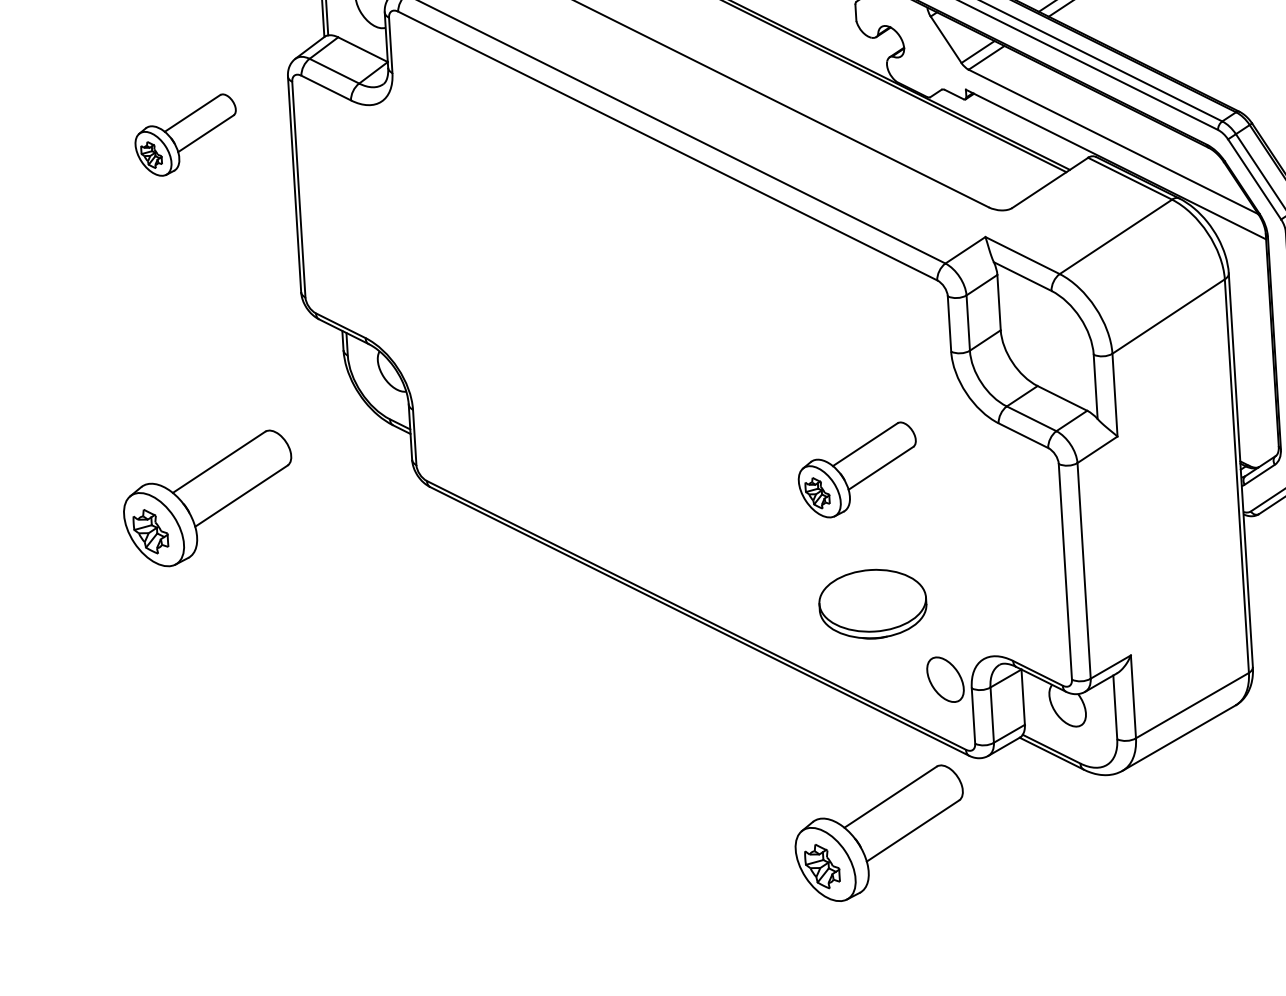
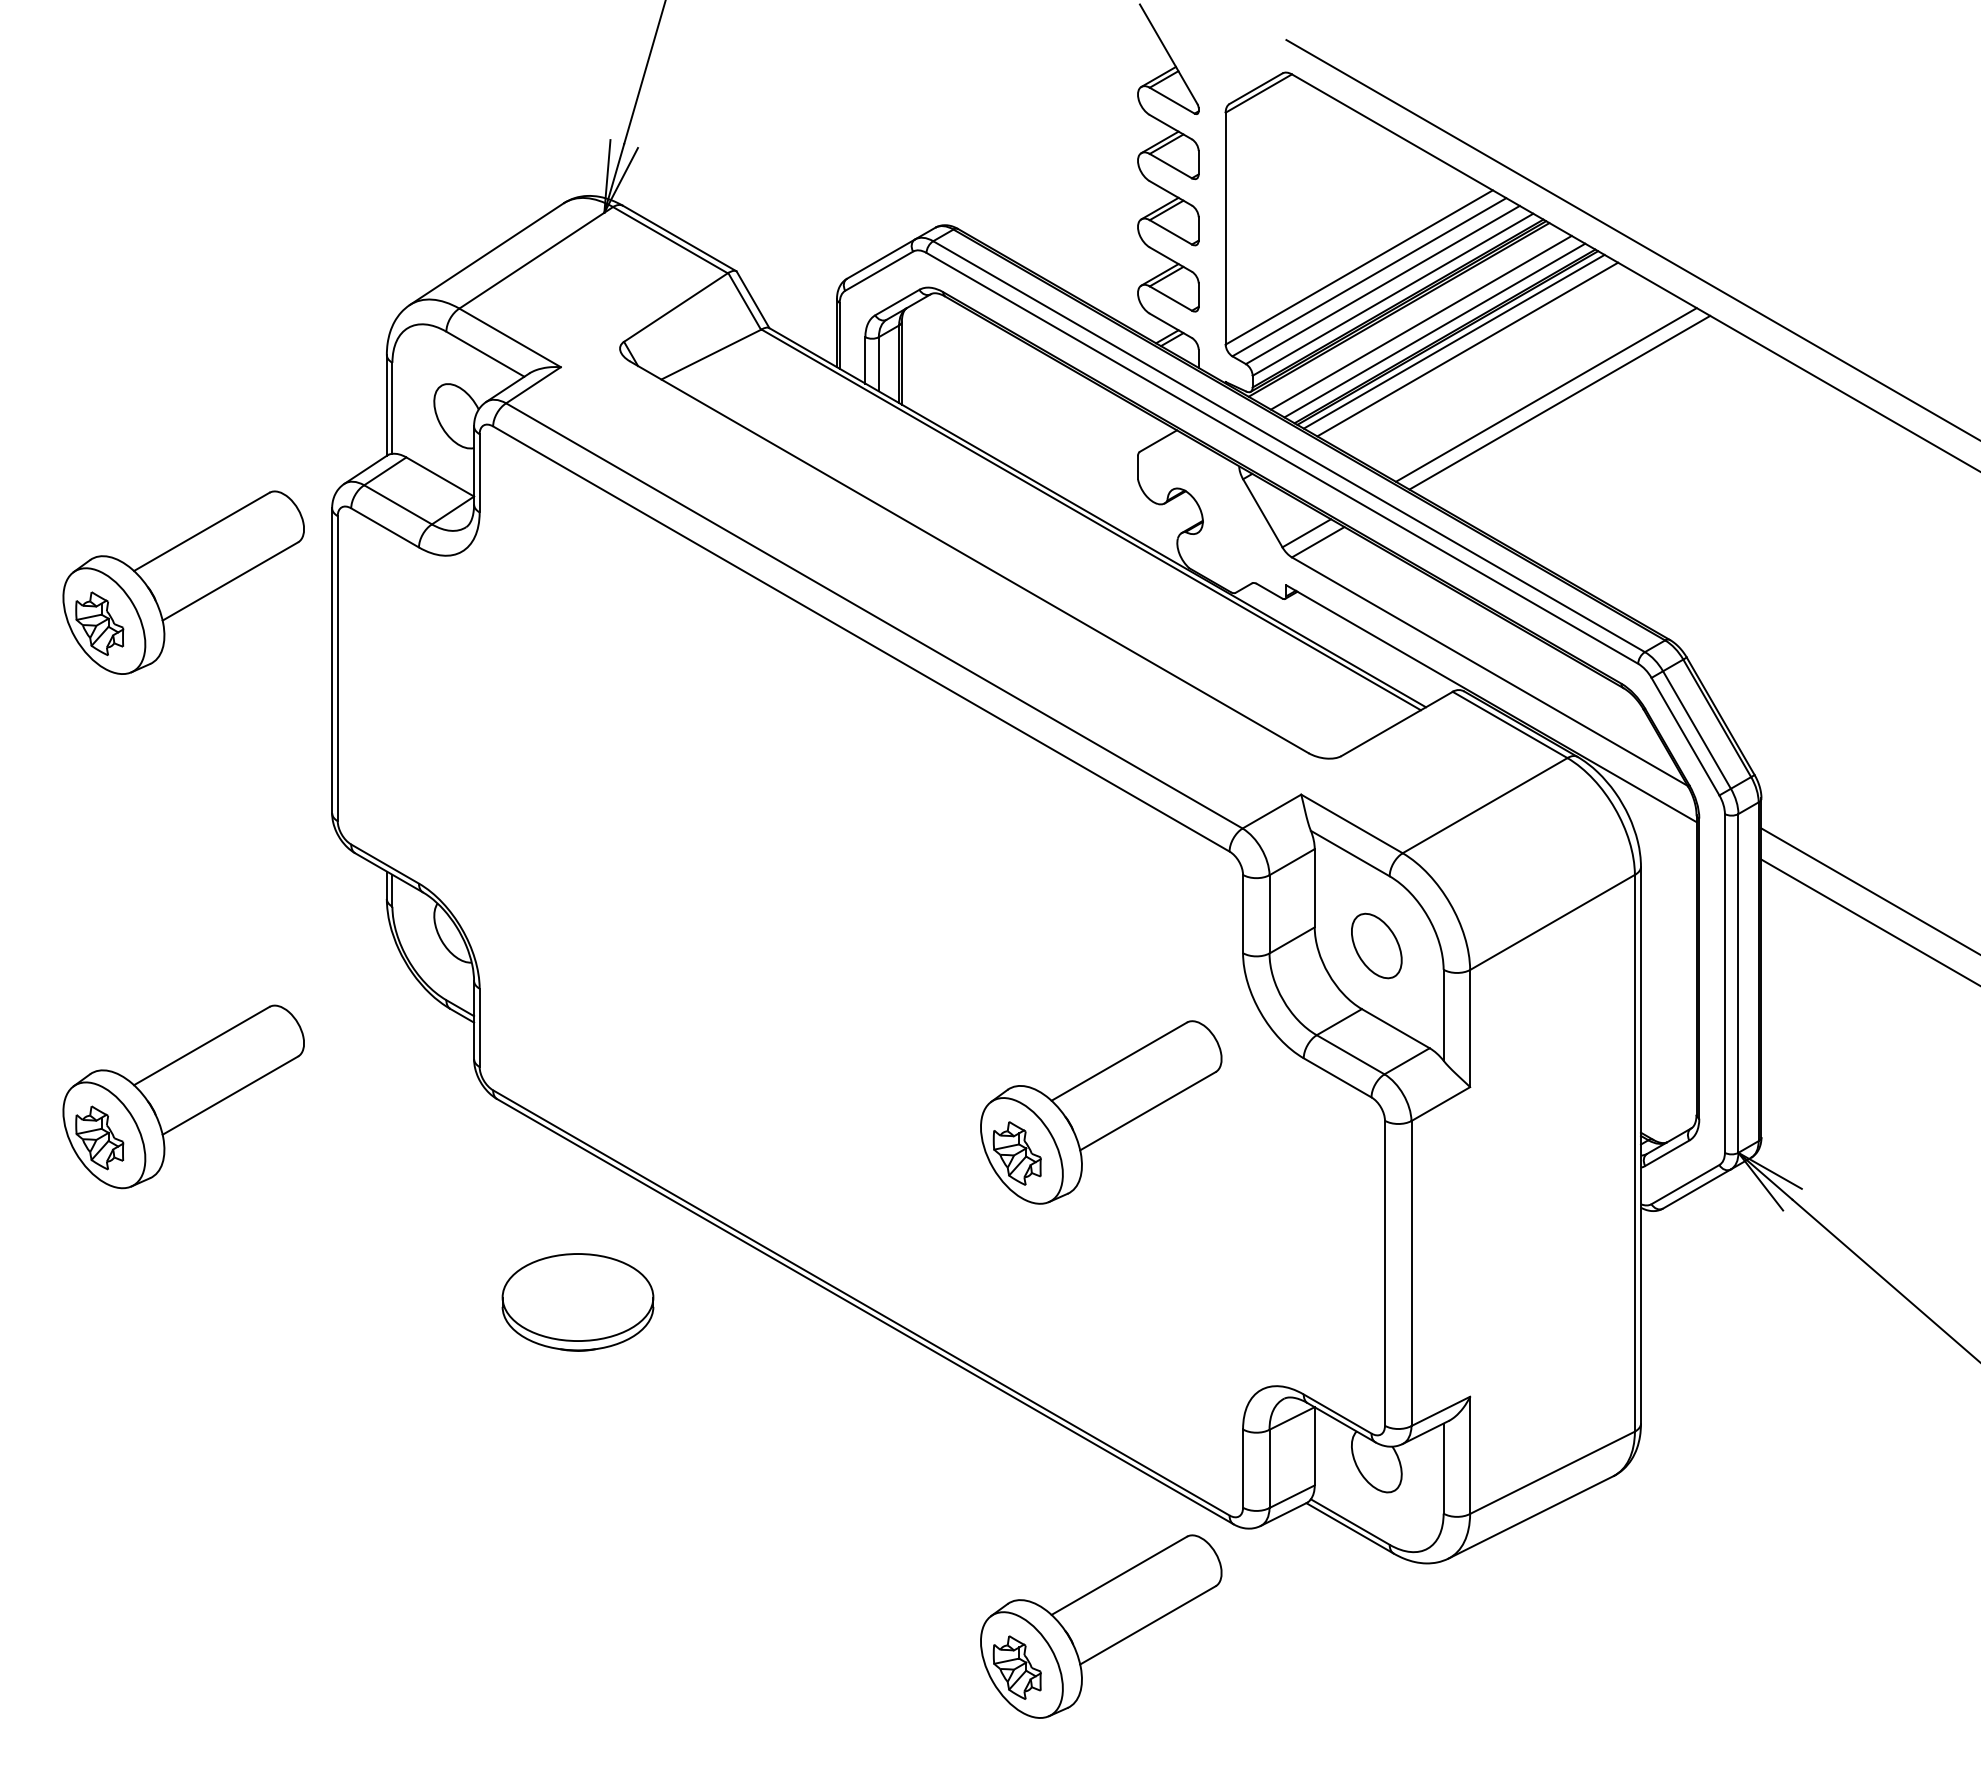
part: (186, 135) -> (183, 582), size x1.67
part: (858, 470) -> (1101, 1112), size x1.43
part: (872, 604) -> (577, 1302), moved
part: (945, 679) -> (1376, 945), moved

